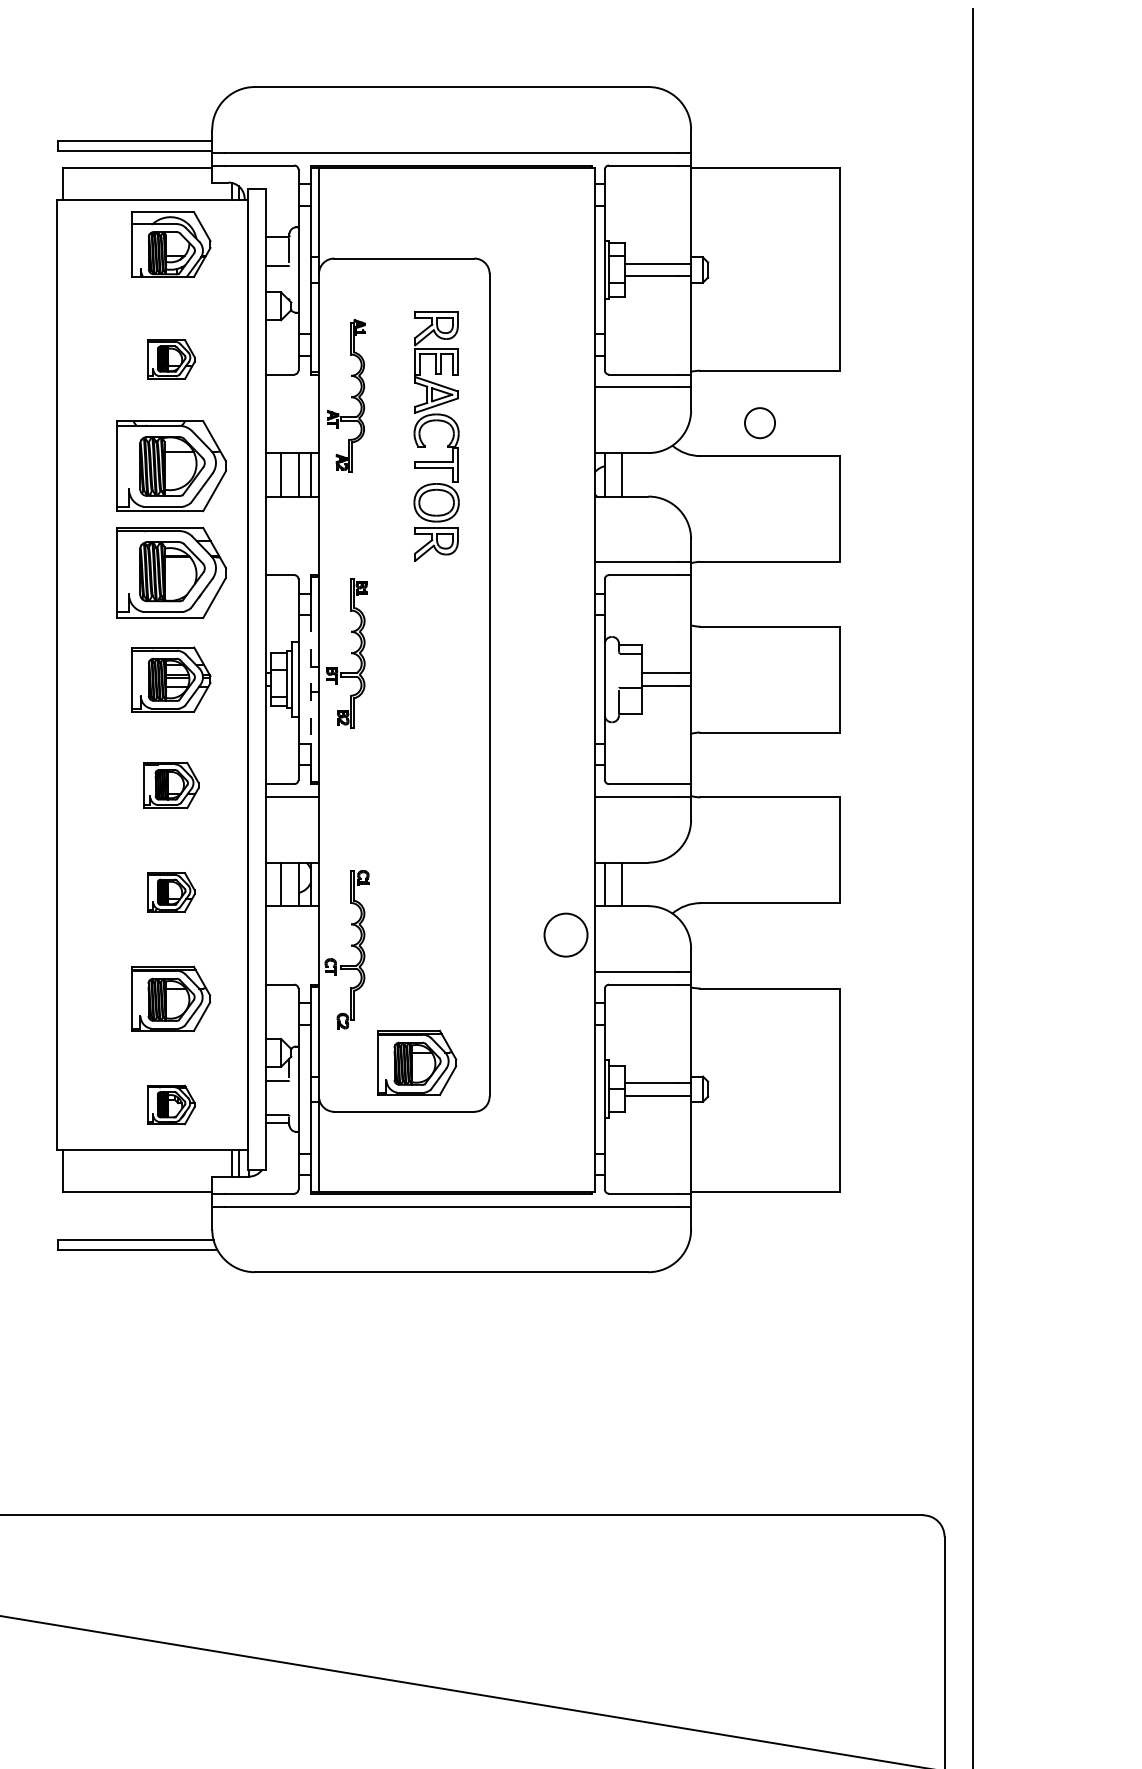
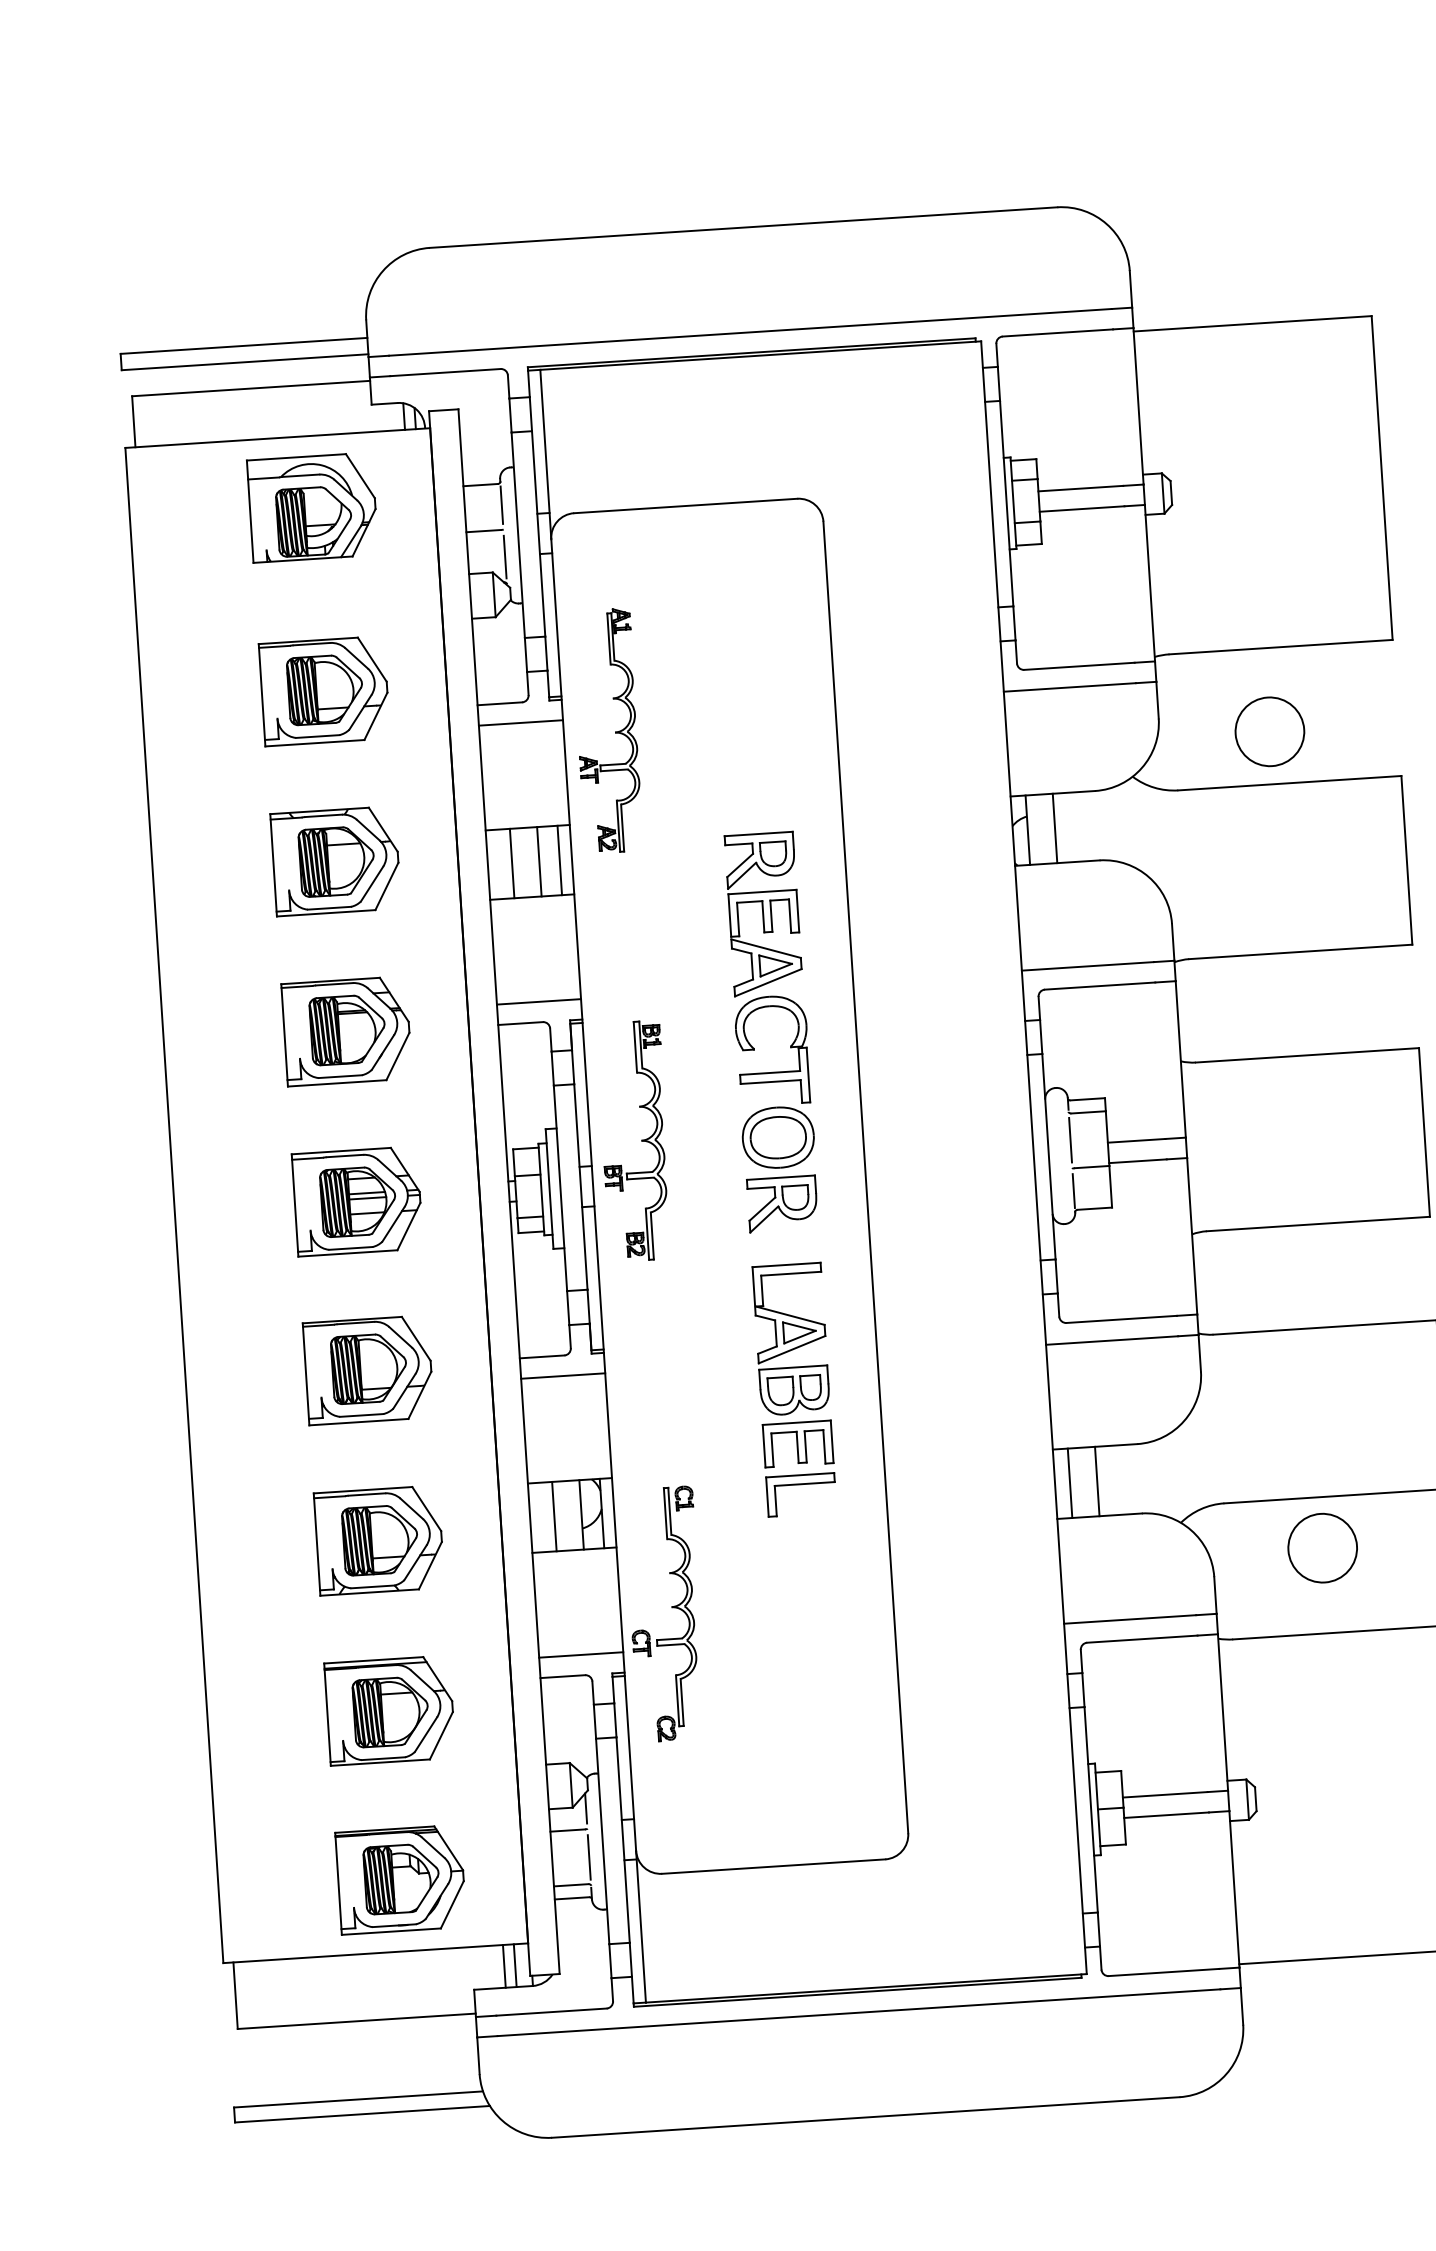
line: (289, 282) -> (505, 556), added
part: (171, 359) -> (324, 690), size x1.67
line: (292, 387) -> (520, 723), added
circle: (759, 422) -> (1269, 730), size x1.43
part: (425, 445) -> (754, 1047), moved
part: (171, 466) -> (335, 861), size x0.71
line: (292, 562) -> (538, 1002), added
part: (171, 572) -> (346, 1030), size x0.71
line: (619, 670) -> (1071, 1140), added
line: (311, 680) -> (581, 1188), dashed -> solid
part: (171, 785) -> (368, 1370), size x1.43
part: (436, 814) -> (794, 1389), added
part: (171, 892) -> (379, 1540), size x1.67
circle: (565, 934) -> (1321, 1547), moved
line: (292, 971) -> (580, 1654), added
part: (417, 1062) -> (789, 1786), removed
line: (289, 1098) -> (589, 1857), added
part: (171, 1104) -> (401, 1878), size x1.67

